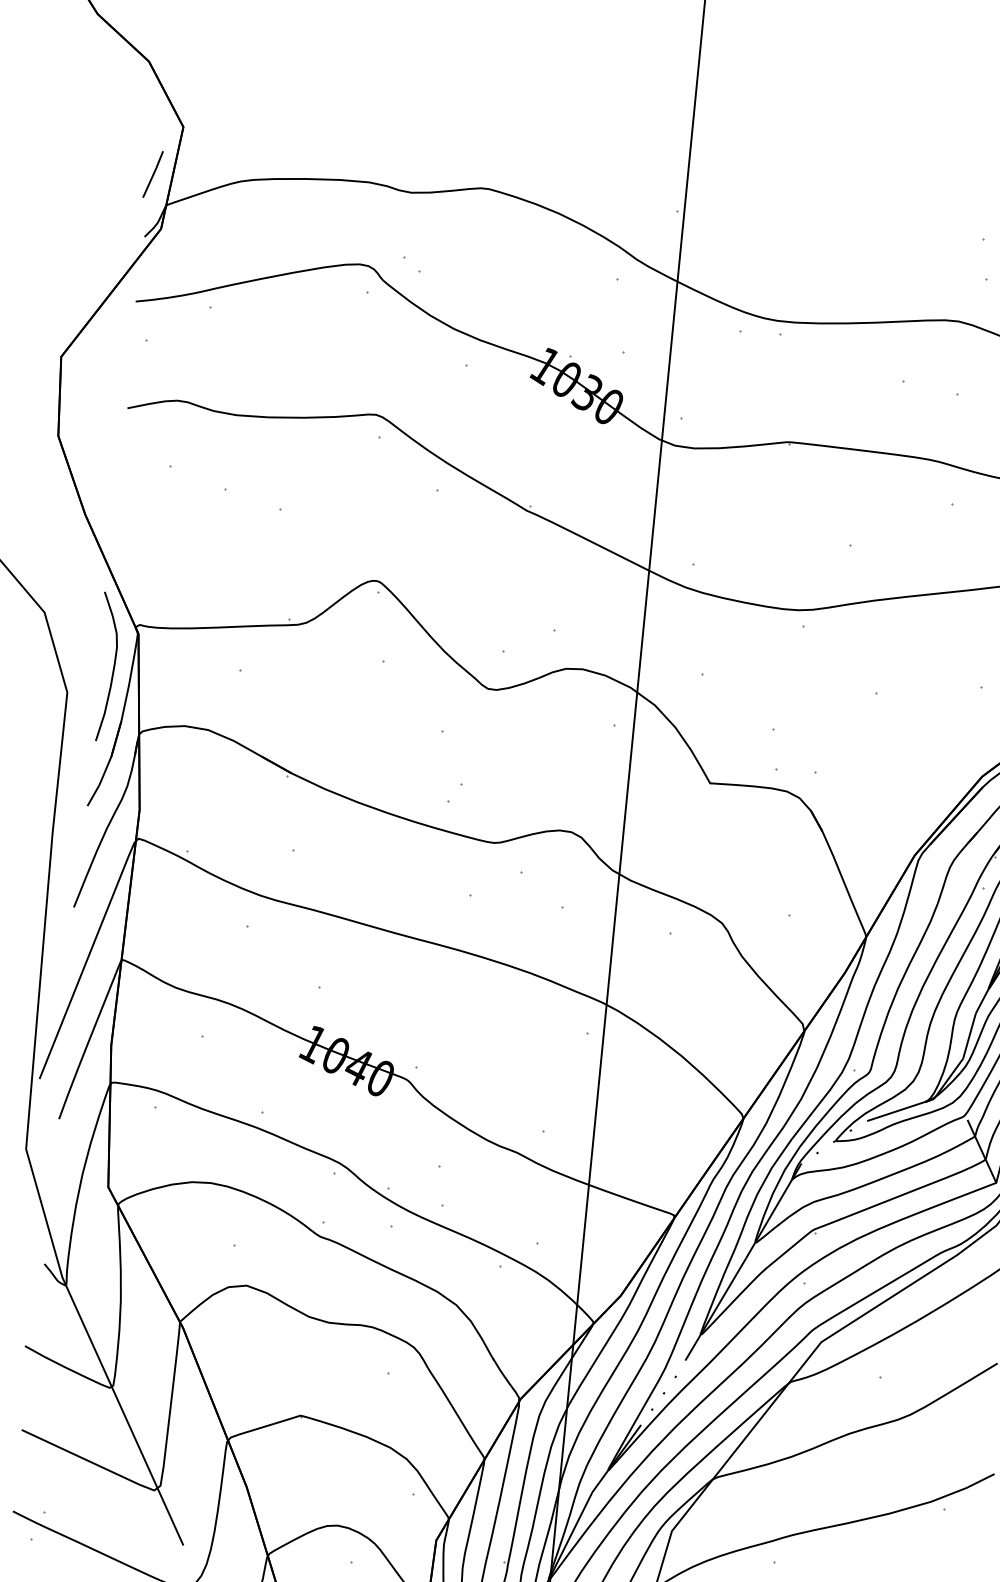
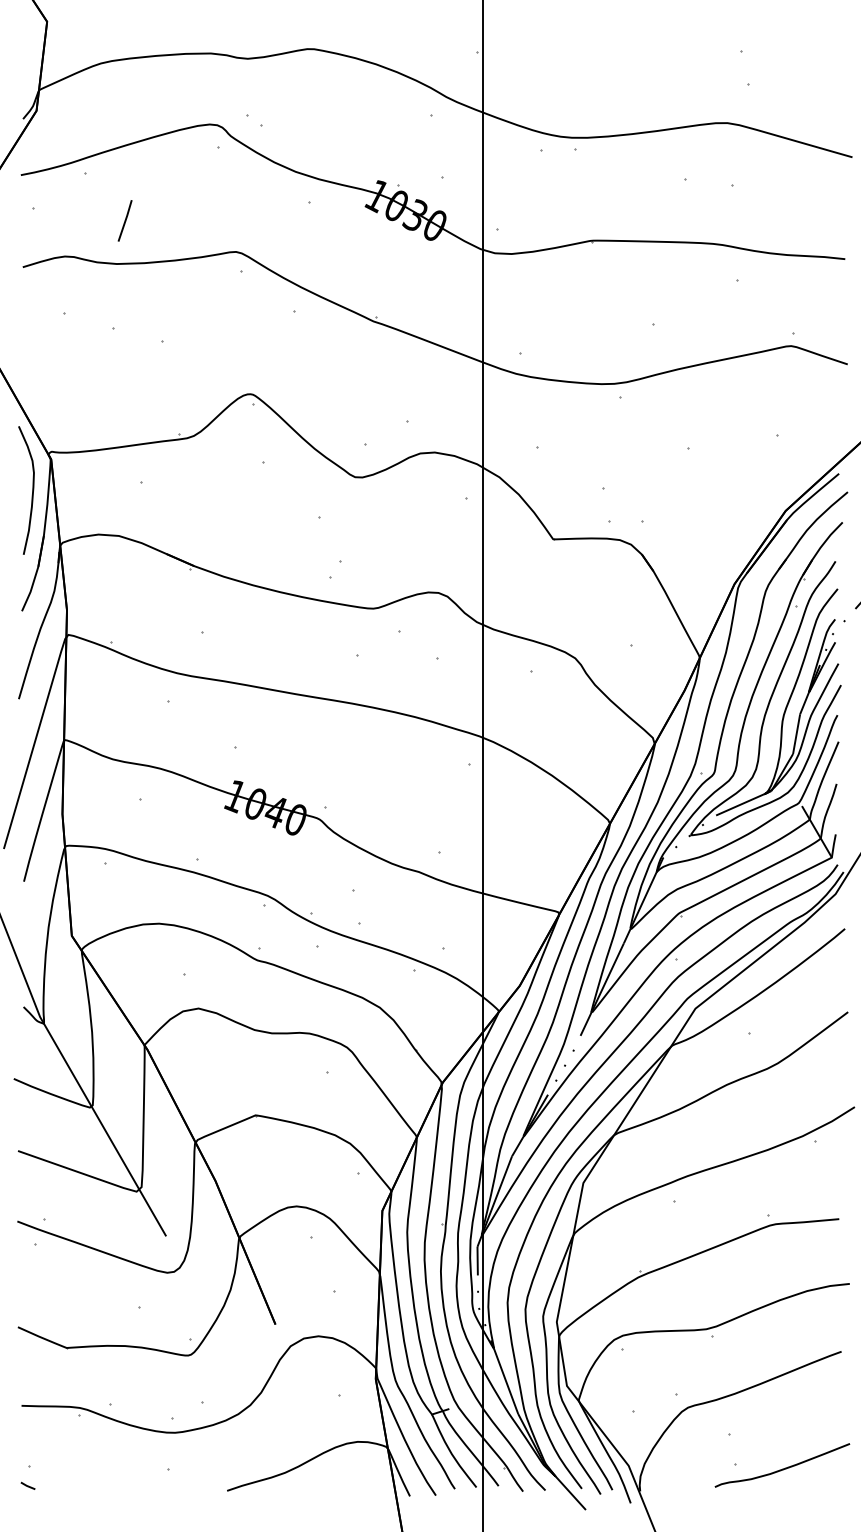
line: (152, 173) -> (124, 220), moved

